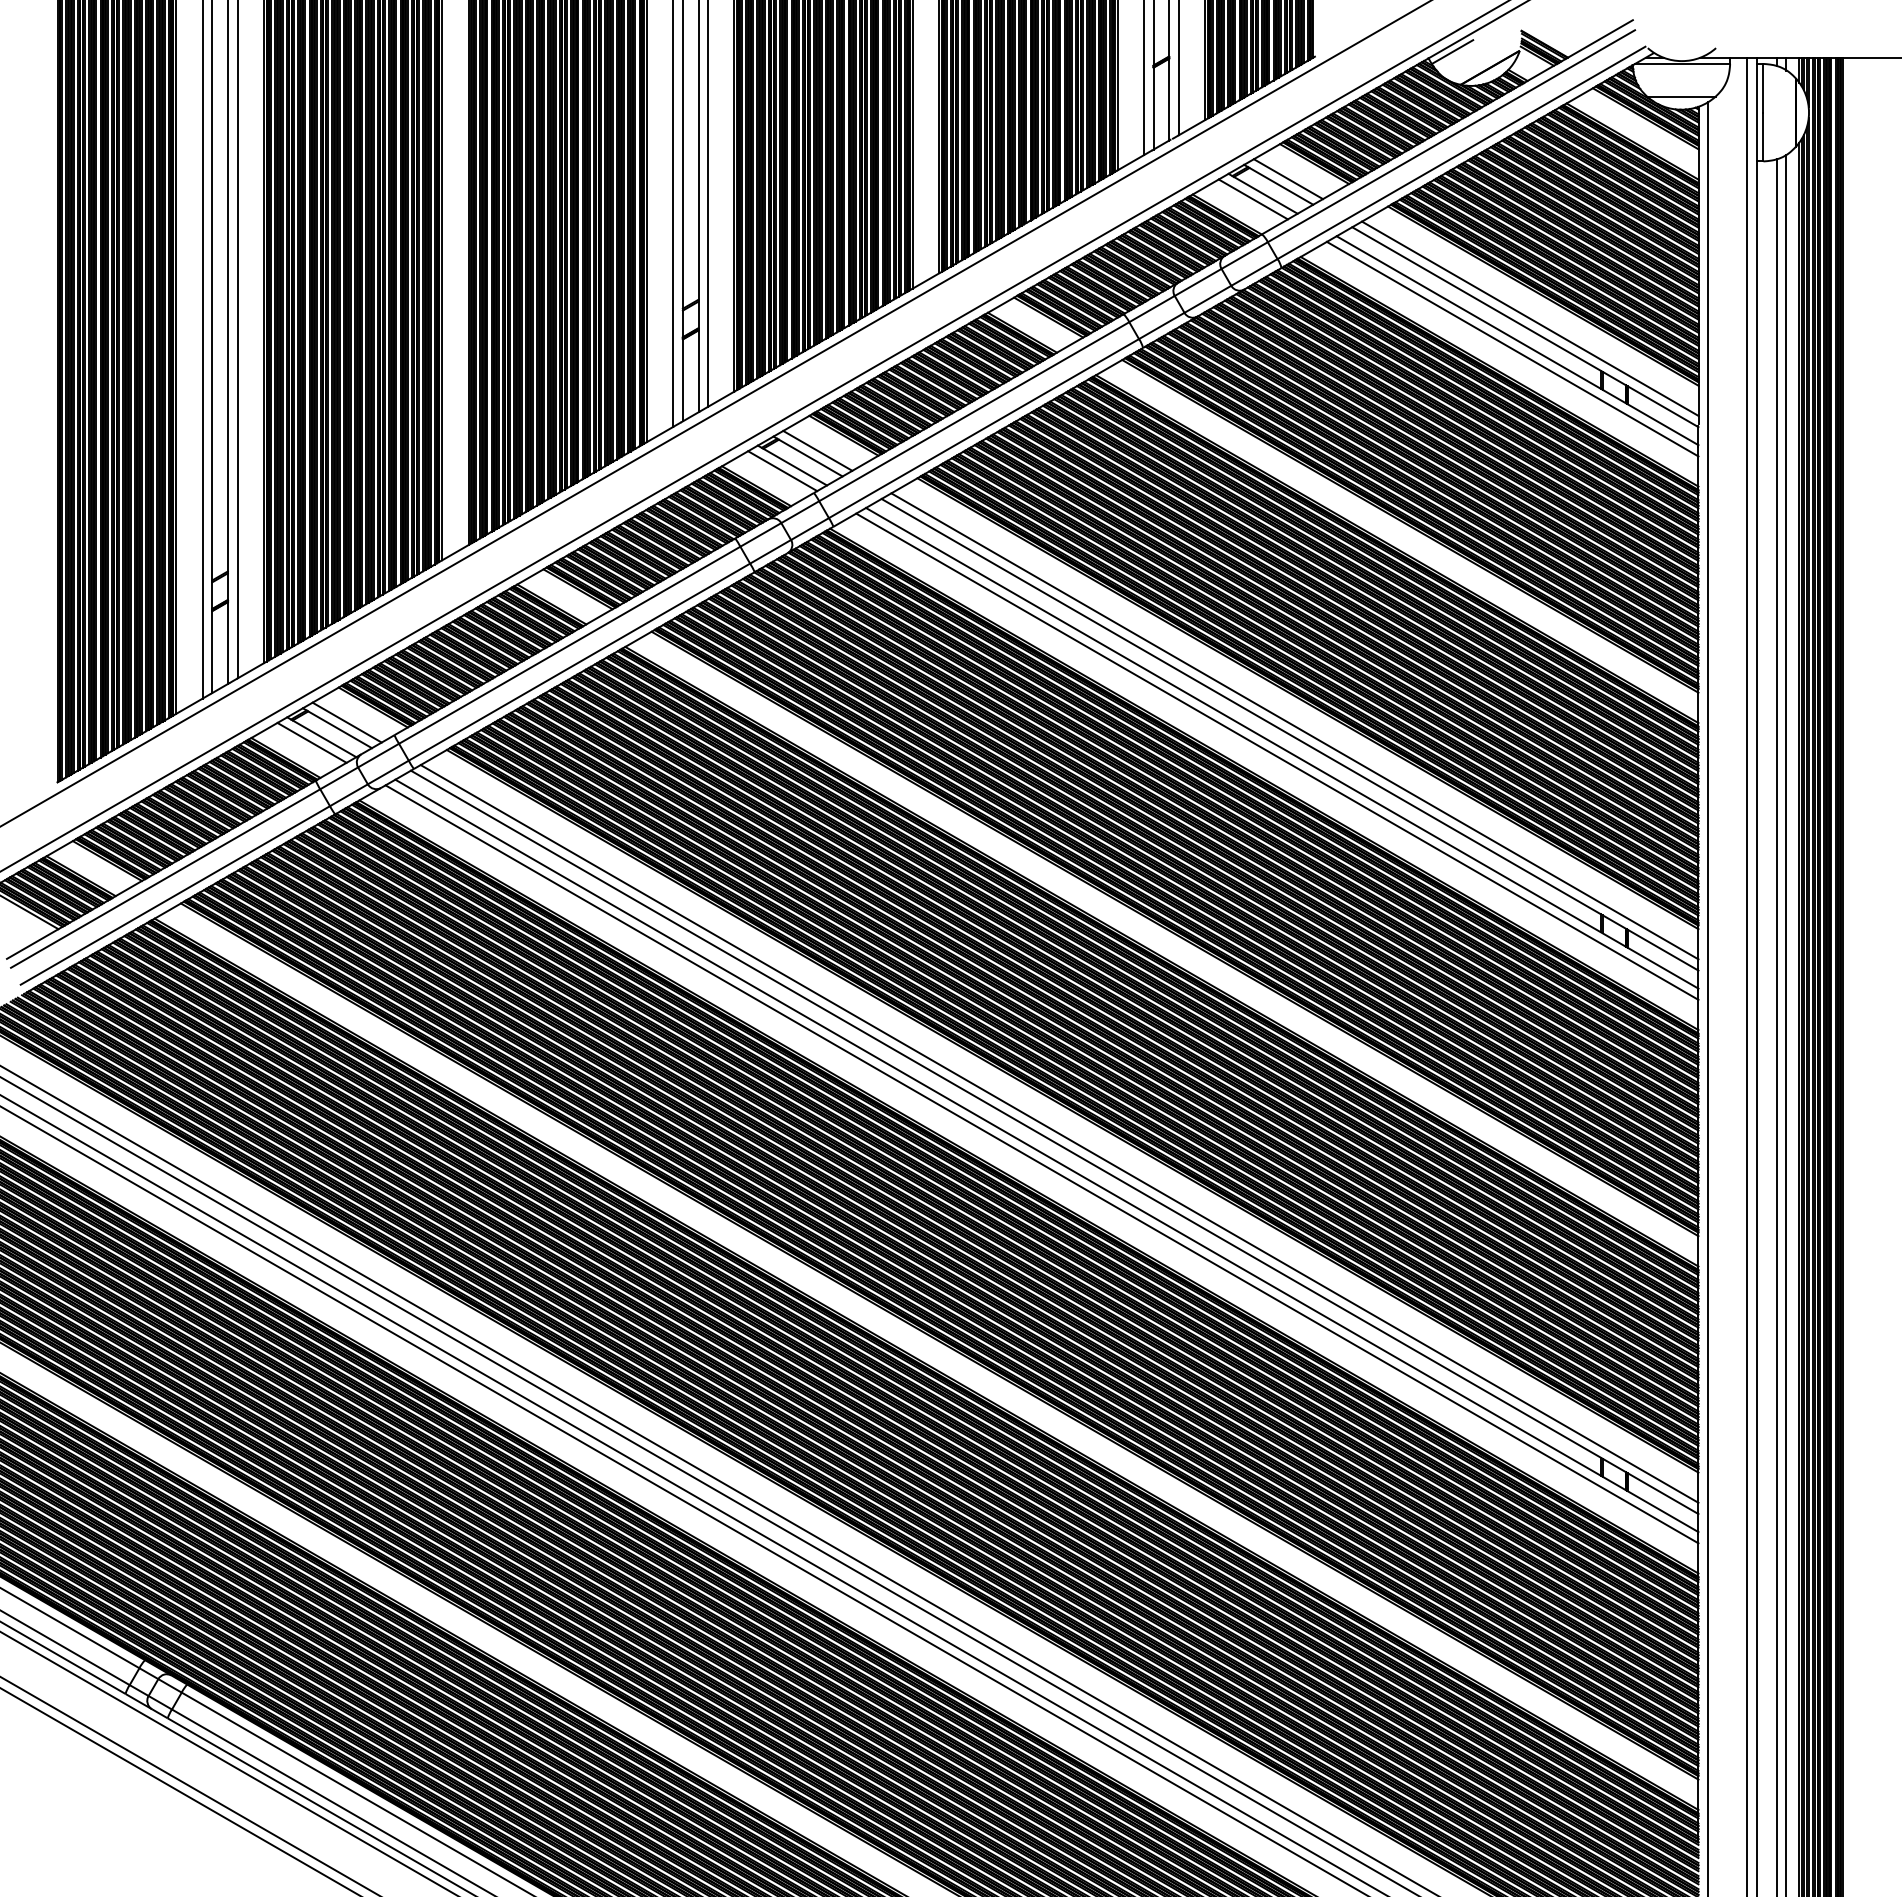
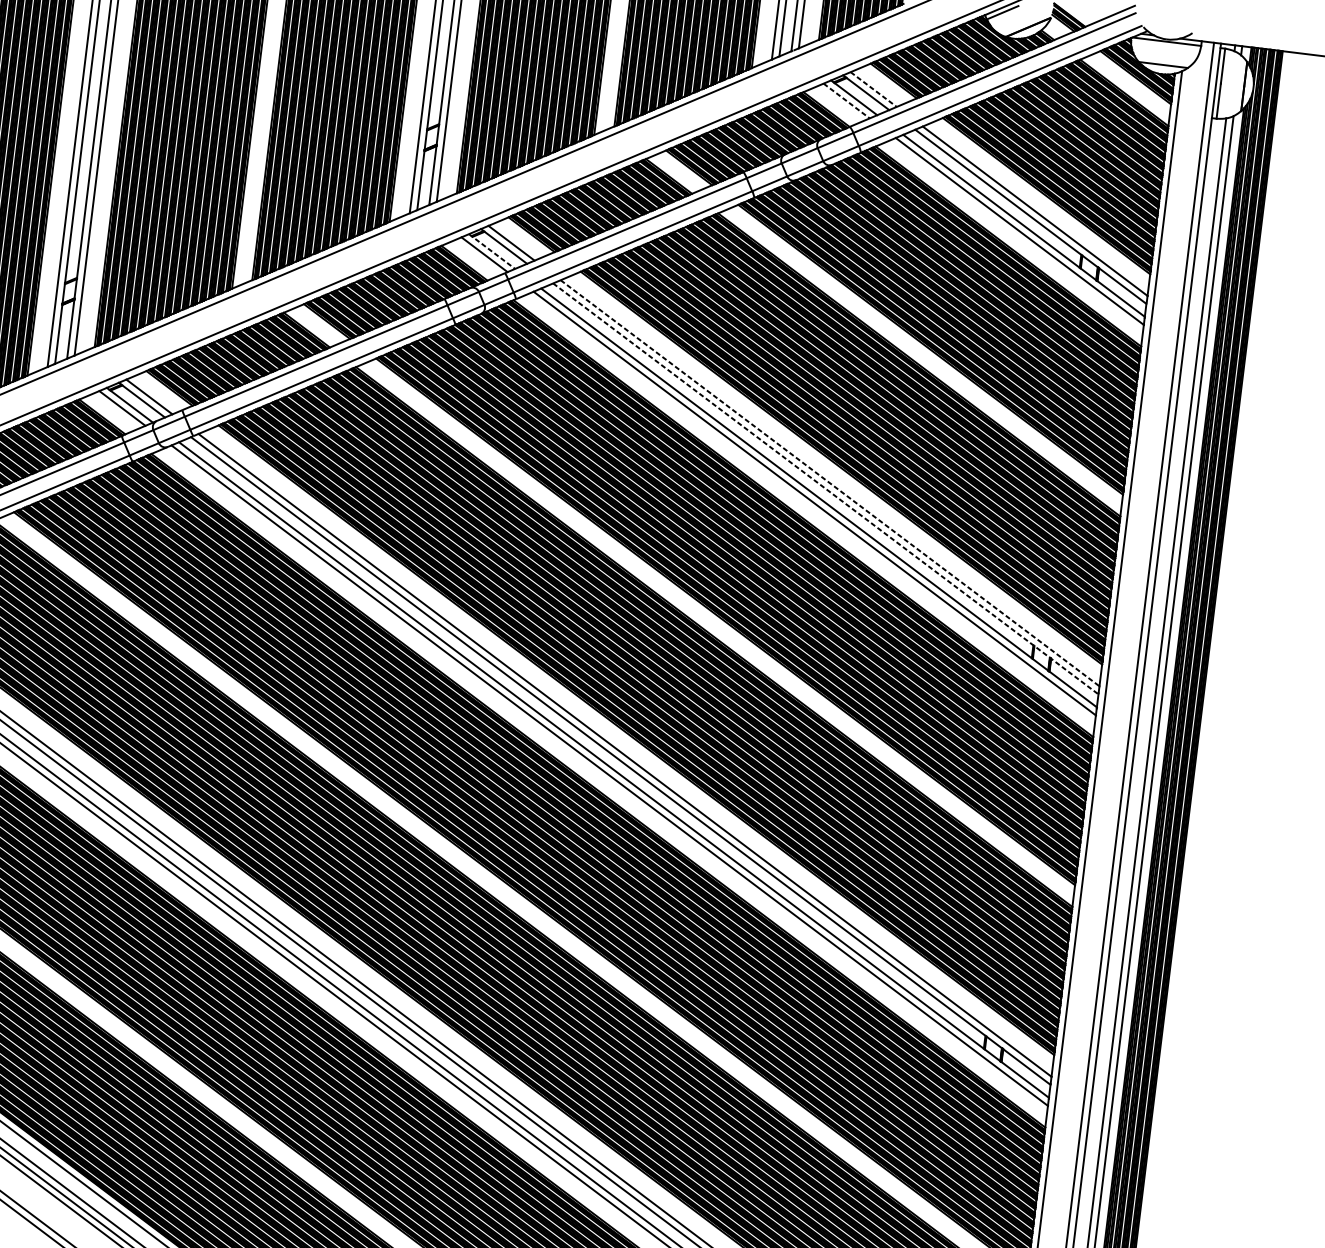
line: (1288, 179) -> (873, 89), solid -> dashed
line: (1253, 199) -> (846, 101), solid -> dashed
line: (792, 465) -> (492, 251), solid -> dashed
line: (1294, 726) -> (829, 483), solid -> dashed
line: (1290, 734) -> (826, 488), solid -> dashed

